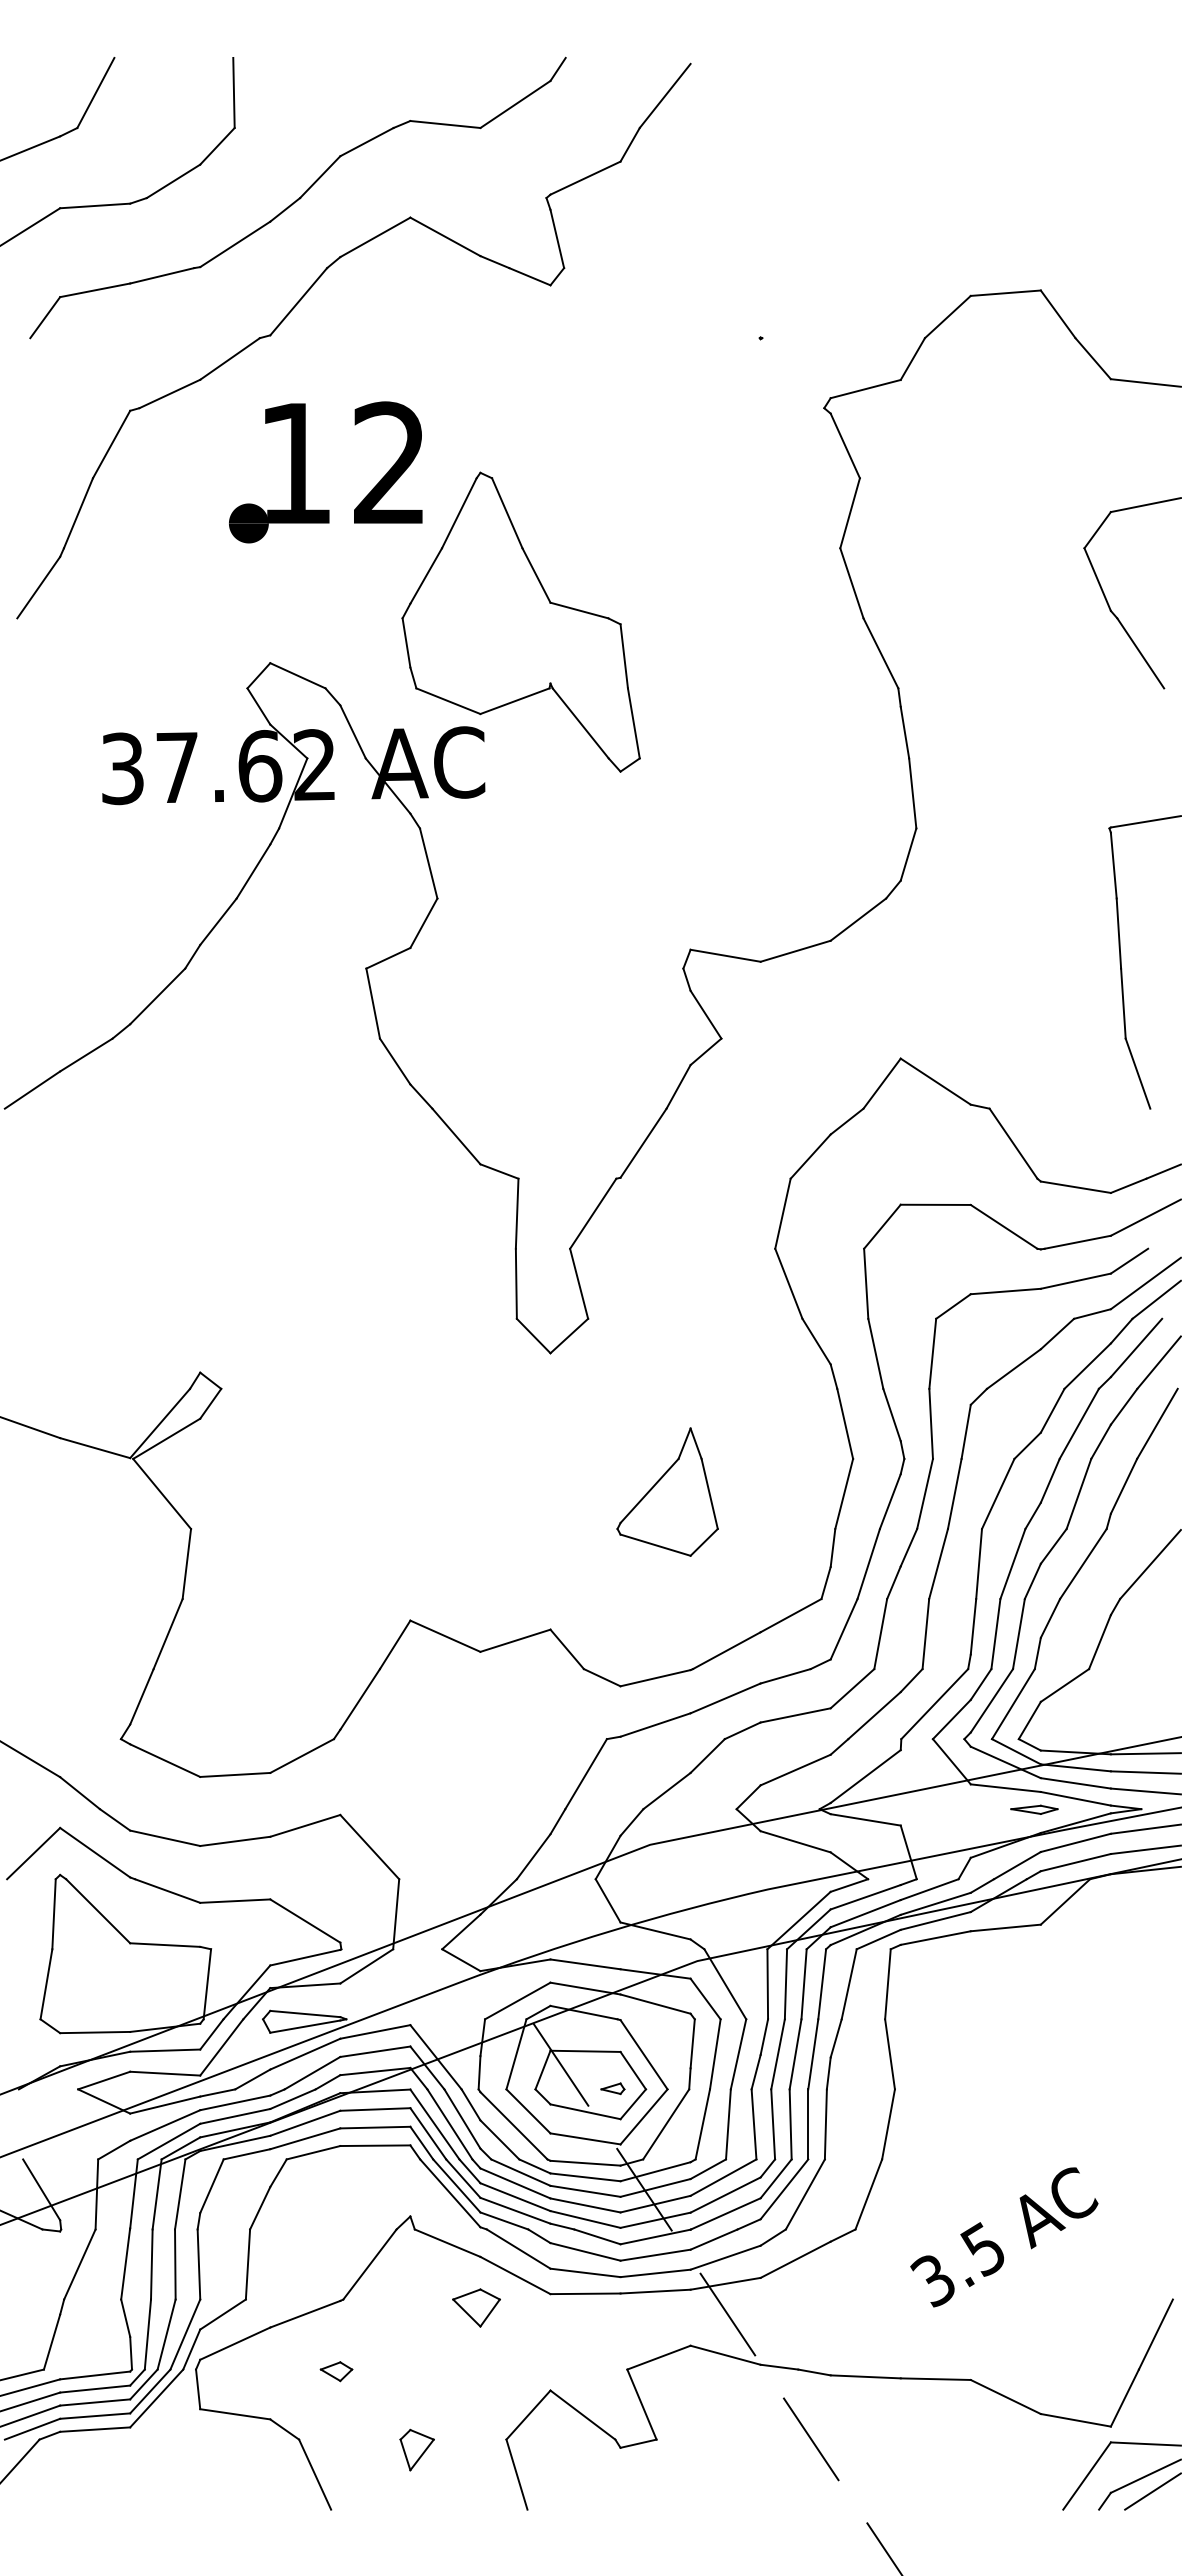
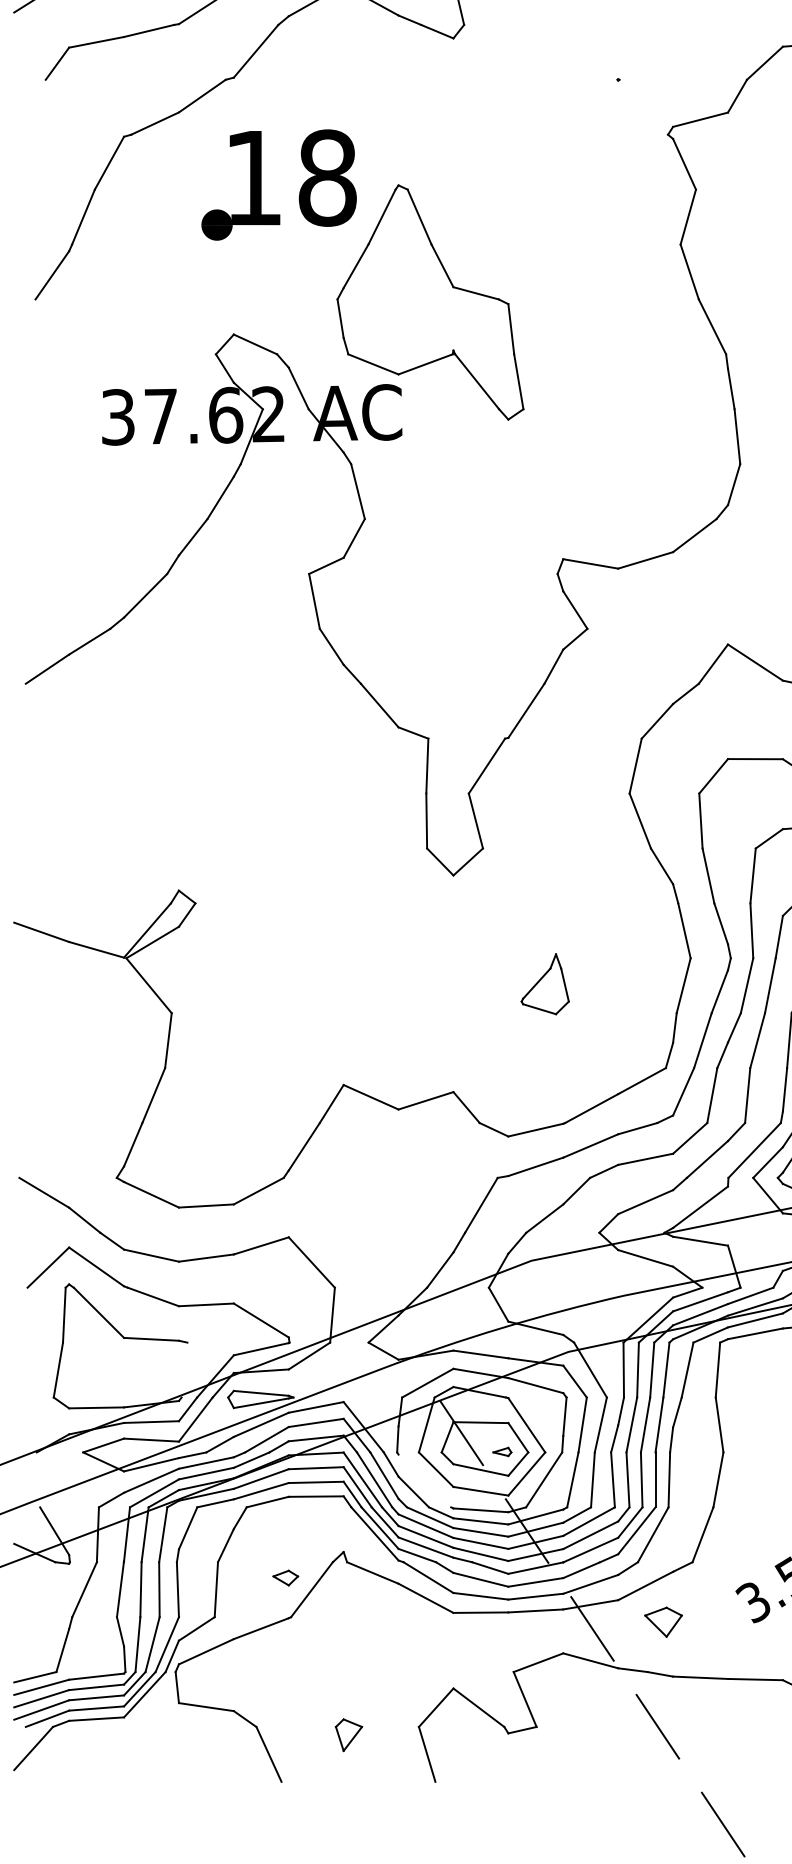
text: (390, 463) -> (328, 178), 12 -> 18
part: (667, 1491) -> (545, 983), size x0.6
line: (207, 1984) -> (184, 1370), removed
line: (513, 2125) -> (424, 1480), removed
part: (476, 2307) -> (663, 1621), moved
part: (336, 2371) -> (285, 1577), moved

